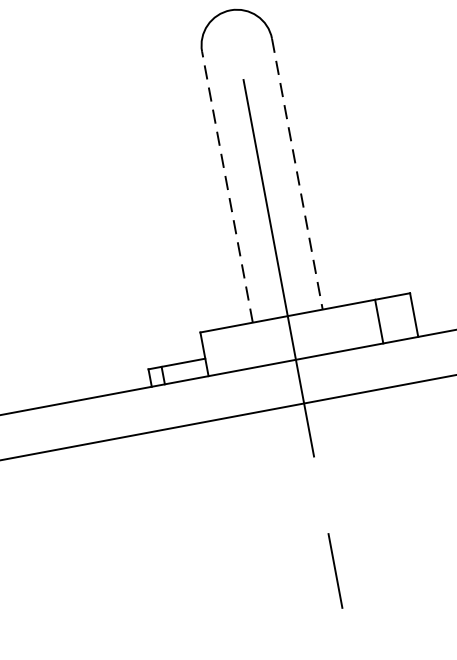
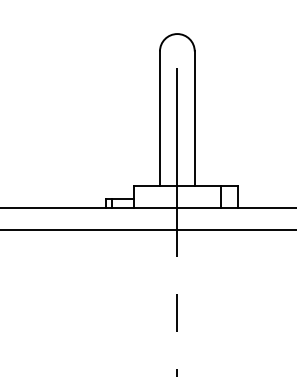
line: (297, 175) -> (194, 119), dashed -> solid
line: (226, 186) -> (159, 118), dashed -> solid

